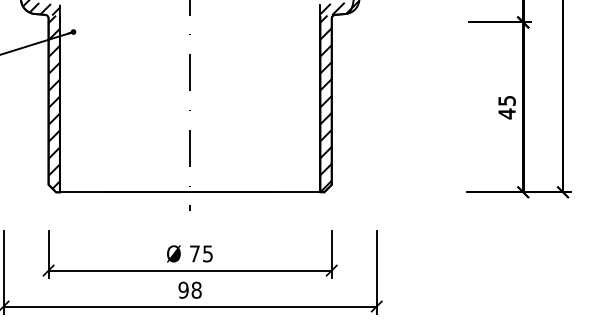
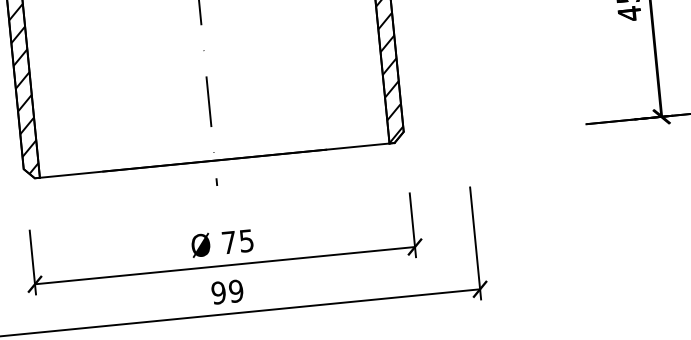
text: (196, 290) -> (236, 291), 98 -> 99

